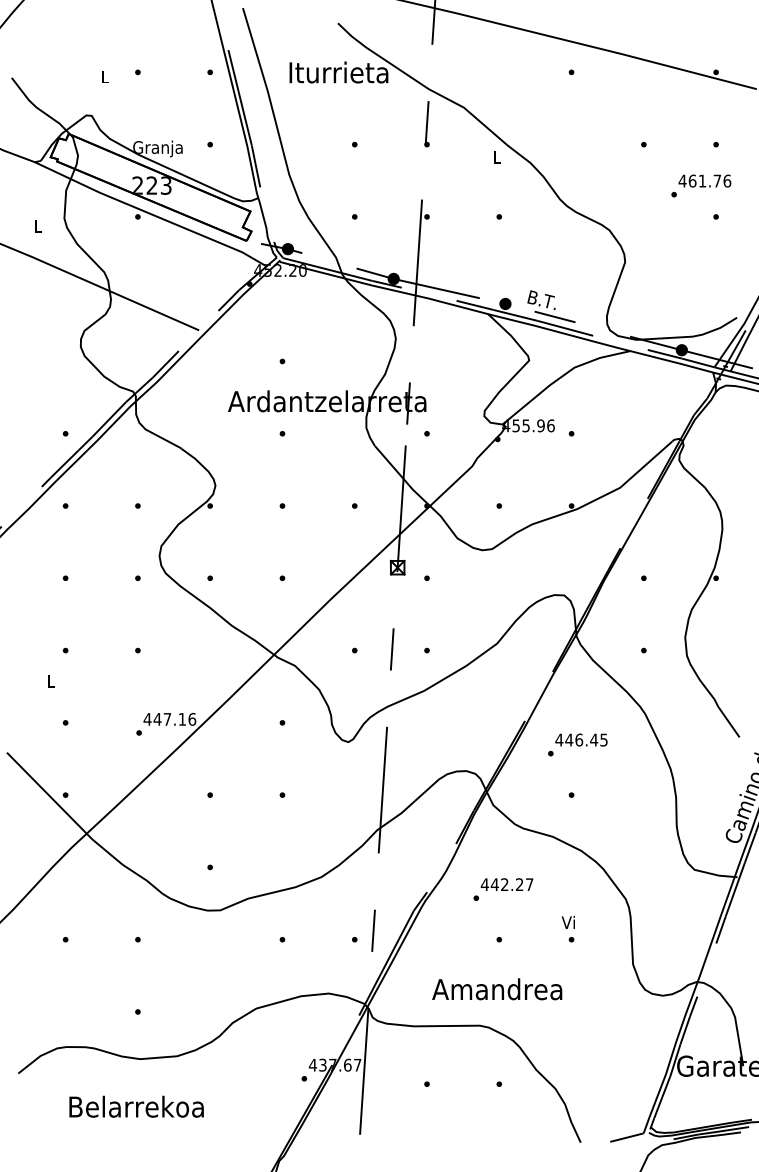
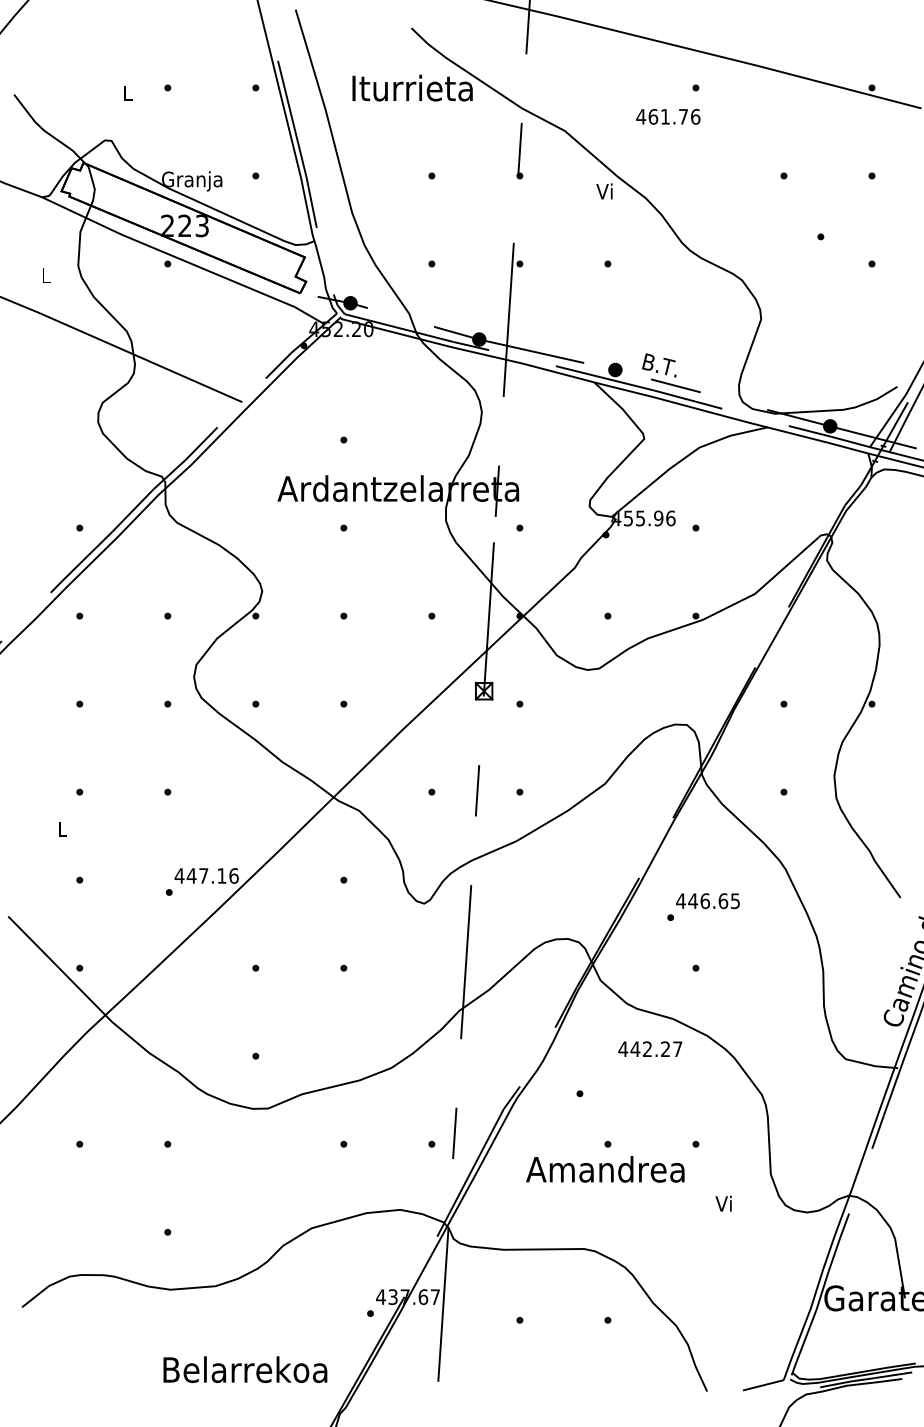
text: (496, 156) -> (604, 190), L -> Vi
text: (704, 180) -> (667, 116), moved
text: (594, 739) -> (723, 900), 446.45 -> 446.65
text: (506, 884) -> (649, 1049), moved
text: (567, 922) -> (722, 1203), moved
text: (497, 989) -> (605, 1169), moved
text: (136, 1106) -> (245, 1369), moved

